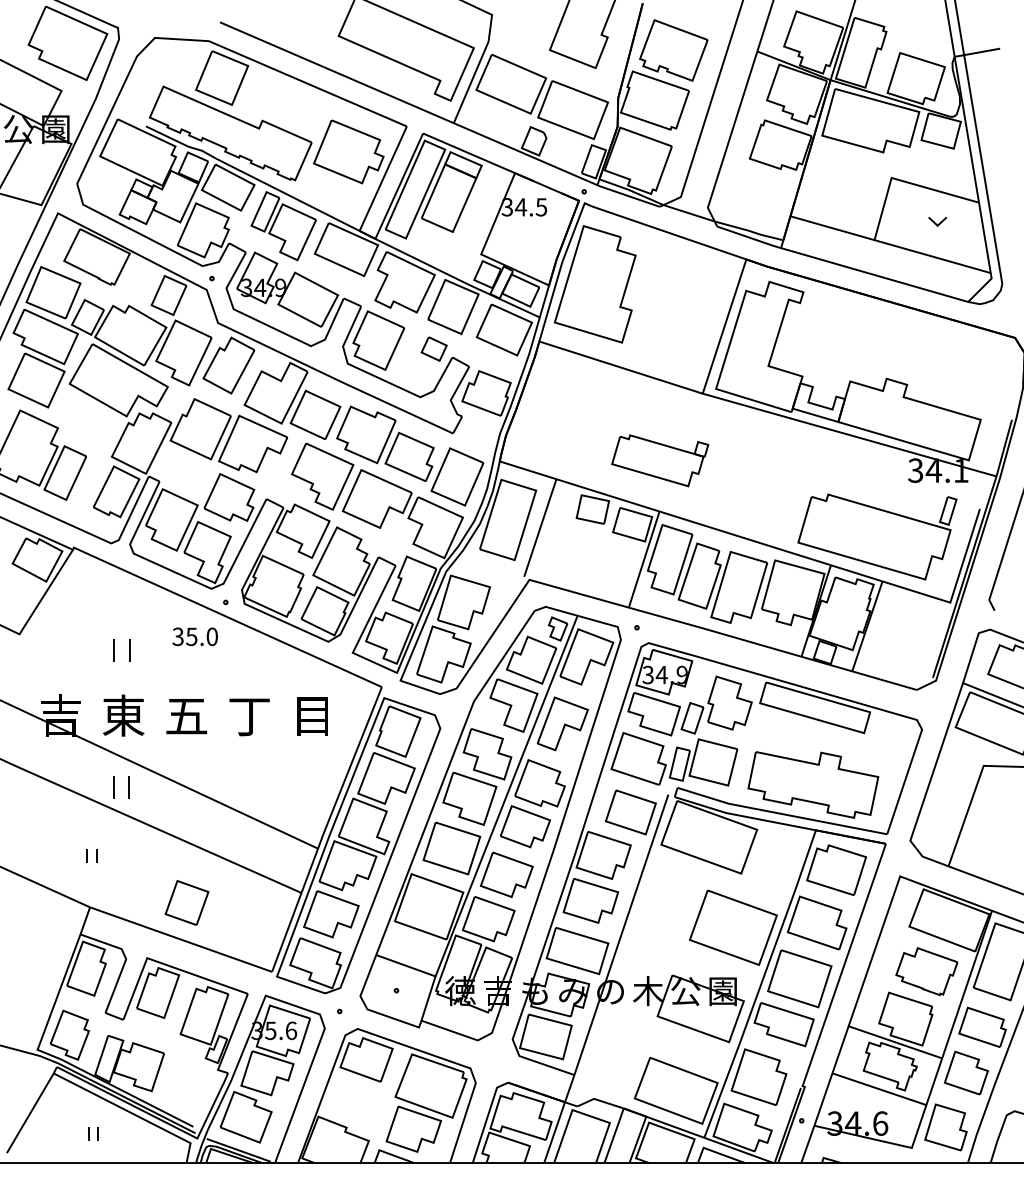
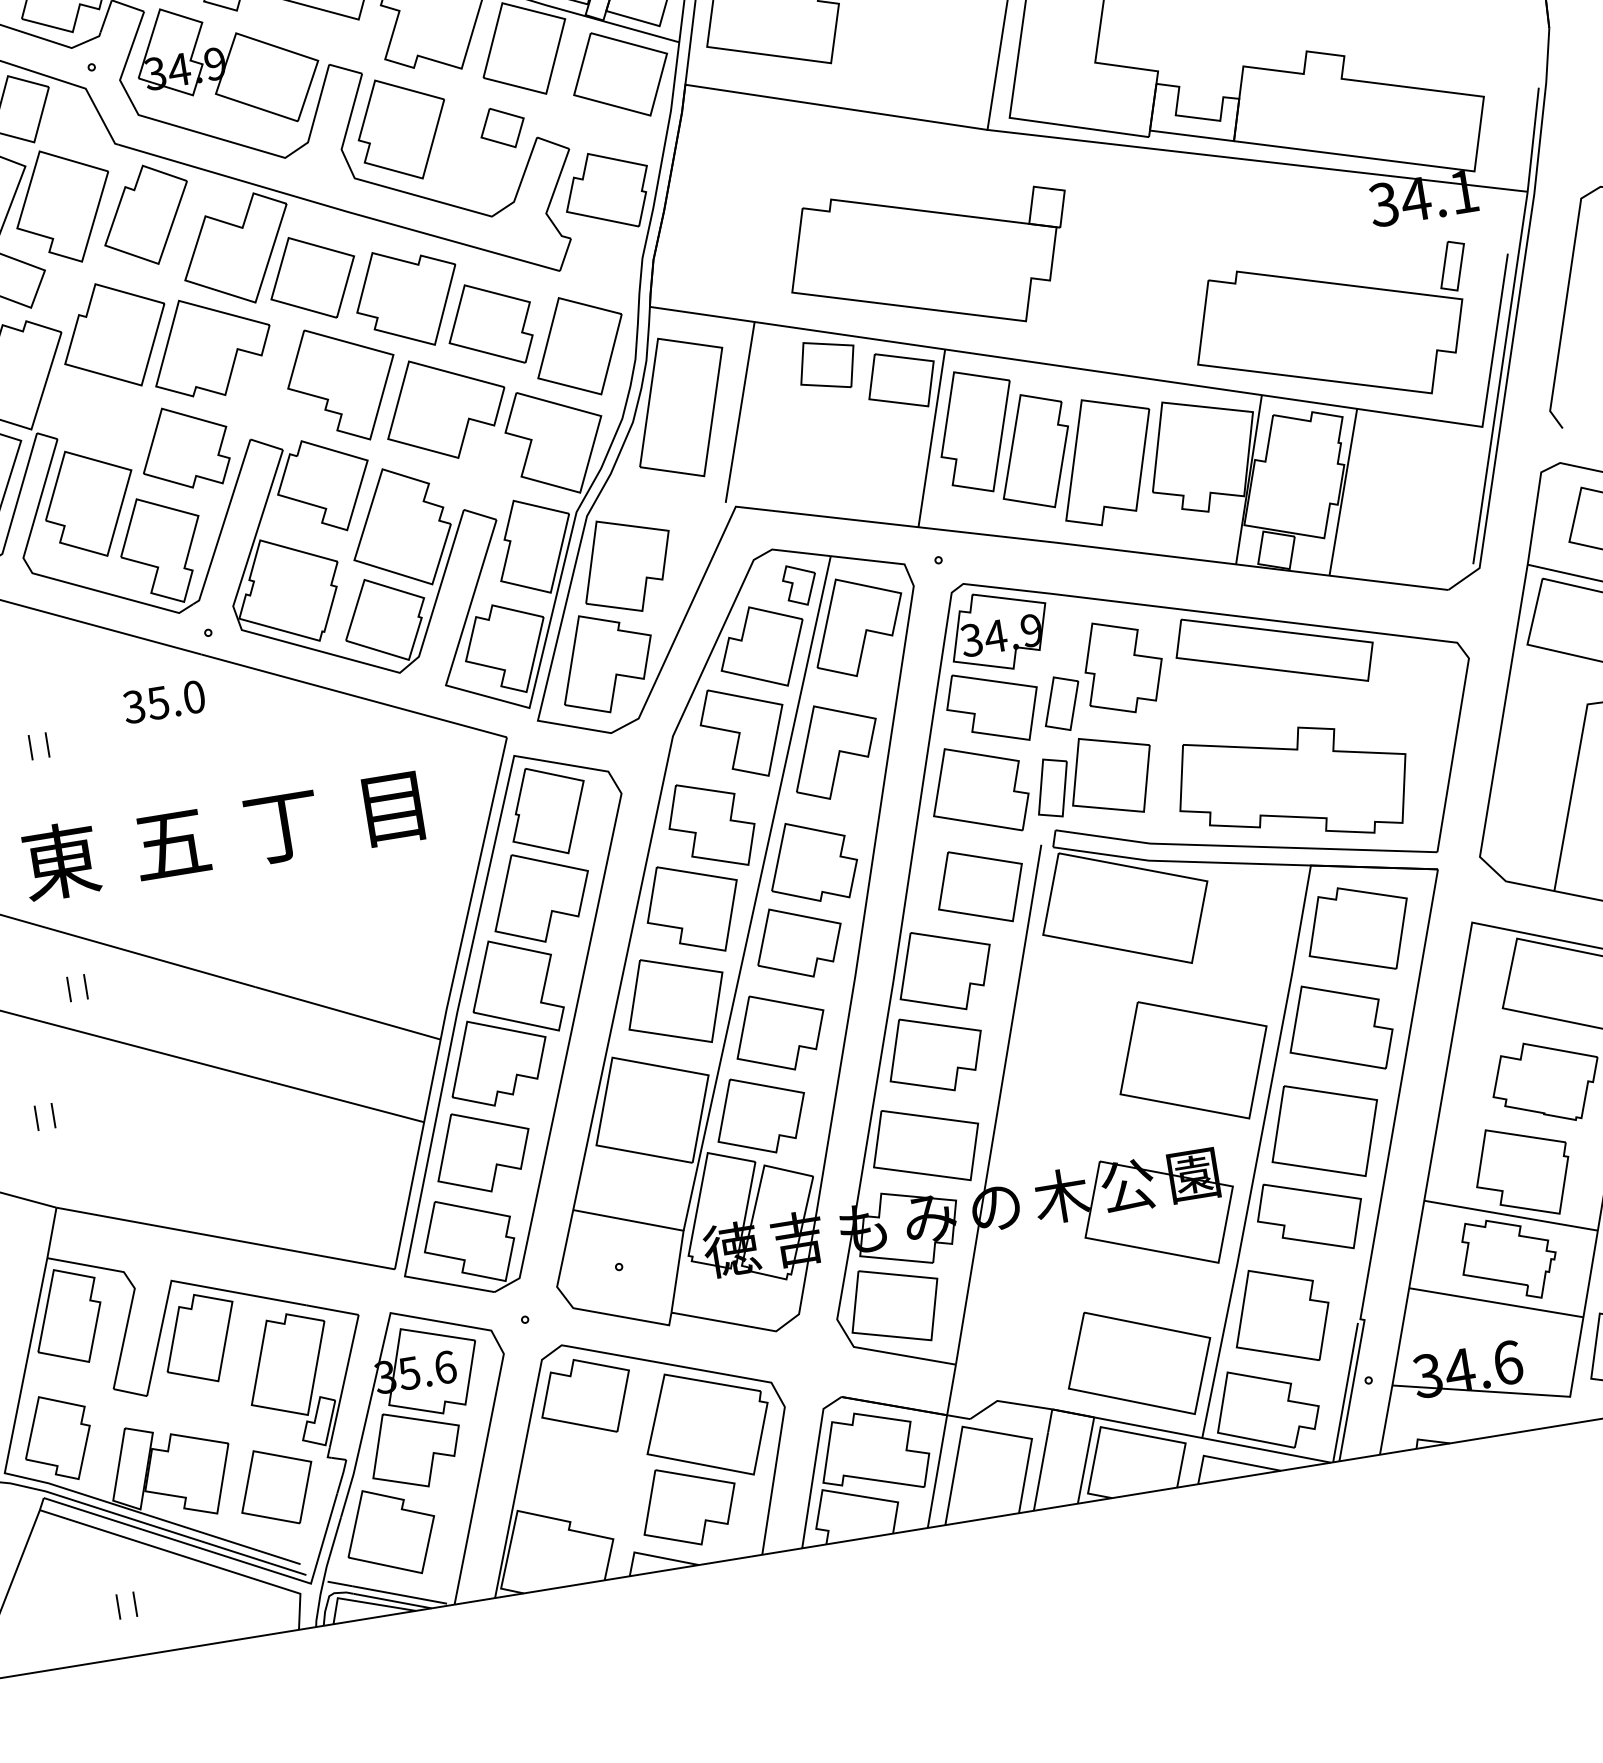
part: (660, 460) -> (932, 259), size x1.67
part: (121, 649) -> (38, 745), size x0.62
part: (121, 787) -> (77, 988), size x0.62
part: (186, 902) -> (275, 1486), moved

